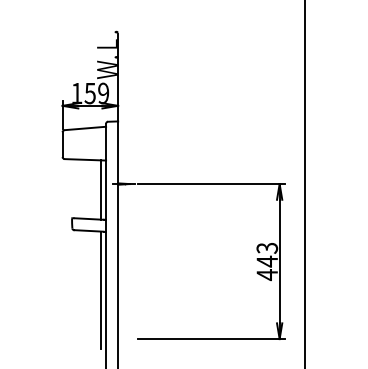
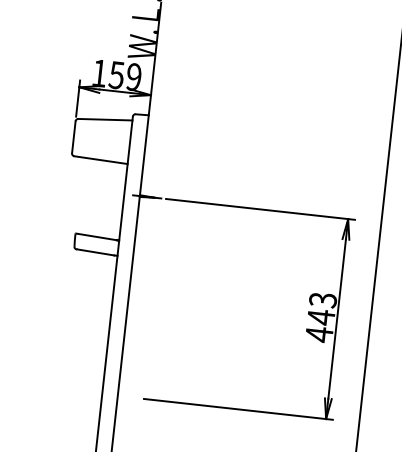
line: (101, 189) -> (117, 200), removed
line: (101, 290) -> (103, 331), removed

